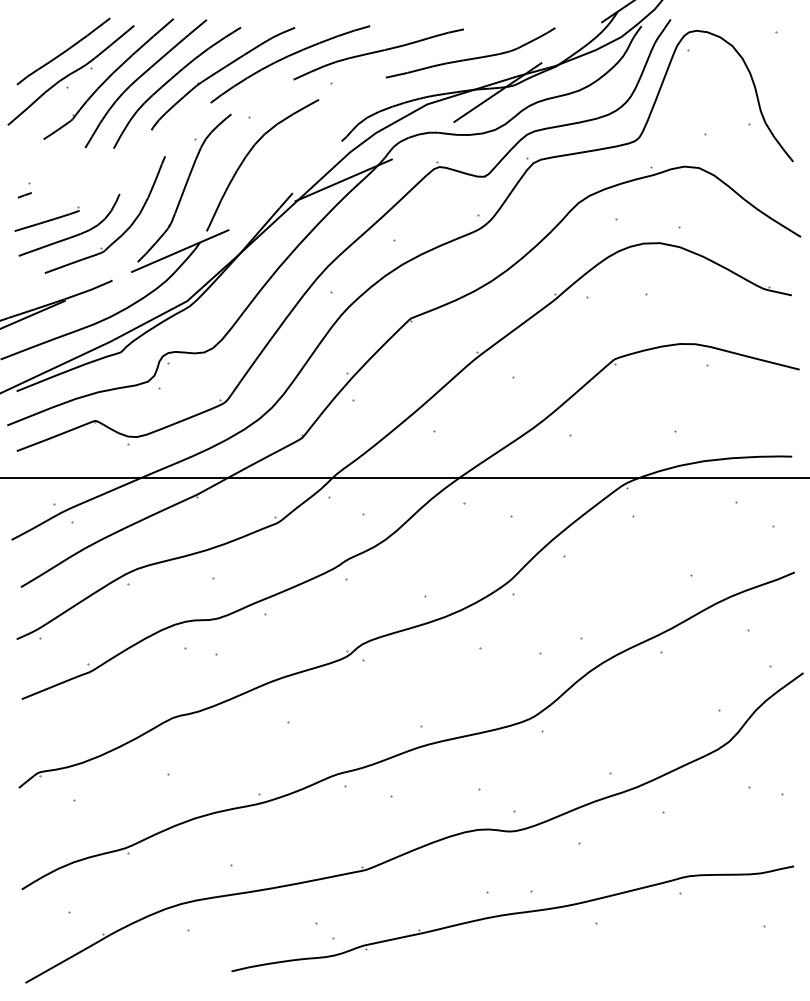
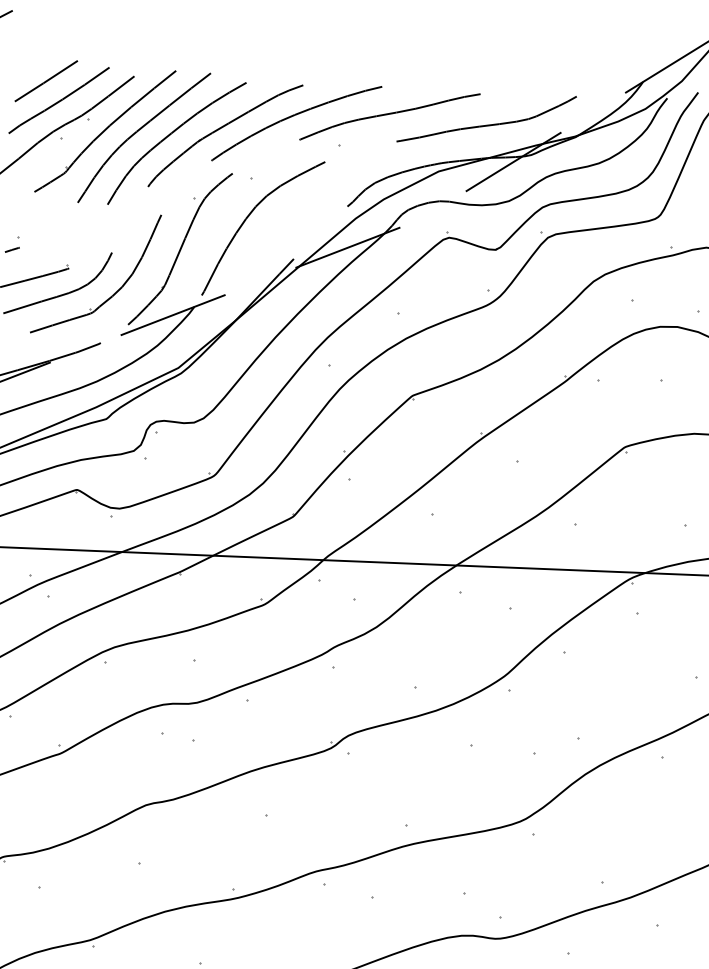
line: (50, 33) -> (46, 81), added

